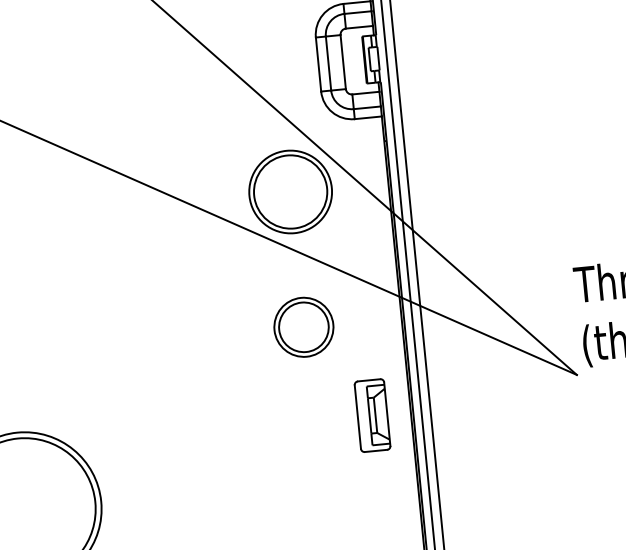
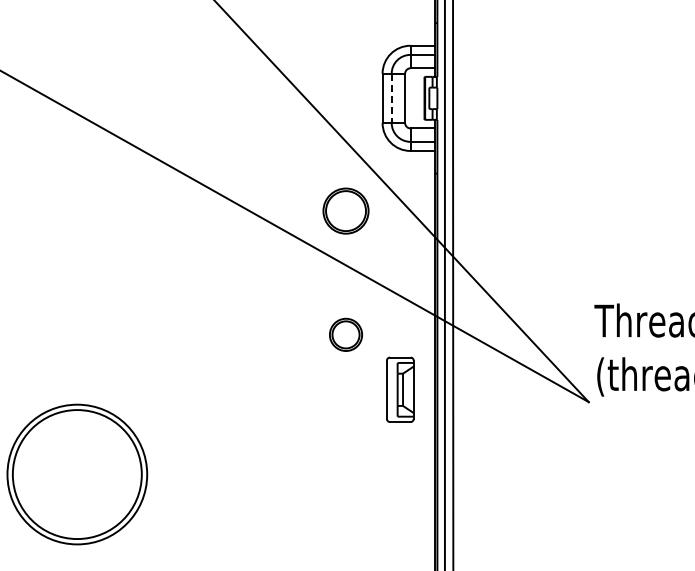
line: (328, 63) -> (391, 98), solid -> dashed
part: (289, 191) -> (345, 210), size x0.6
part: (303, 327) -> (345, 334), size x0.6
part: (372, 415) -> (400, 389), moved

